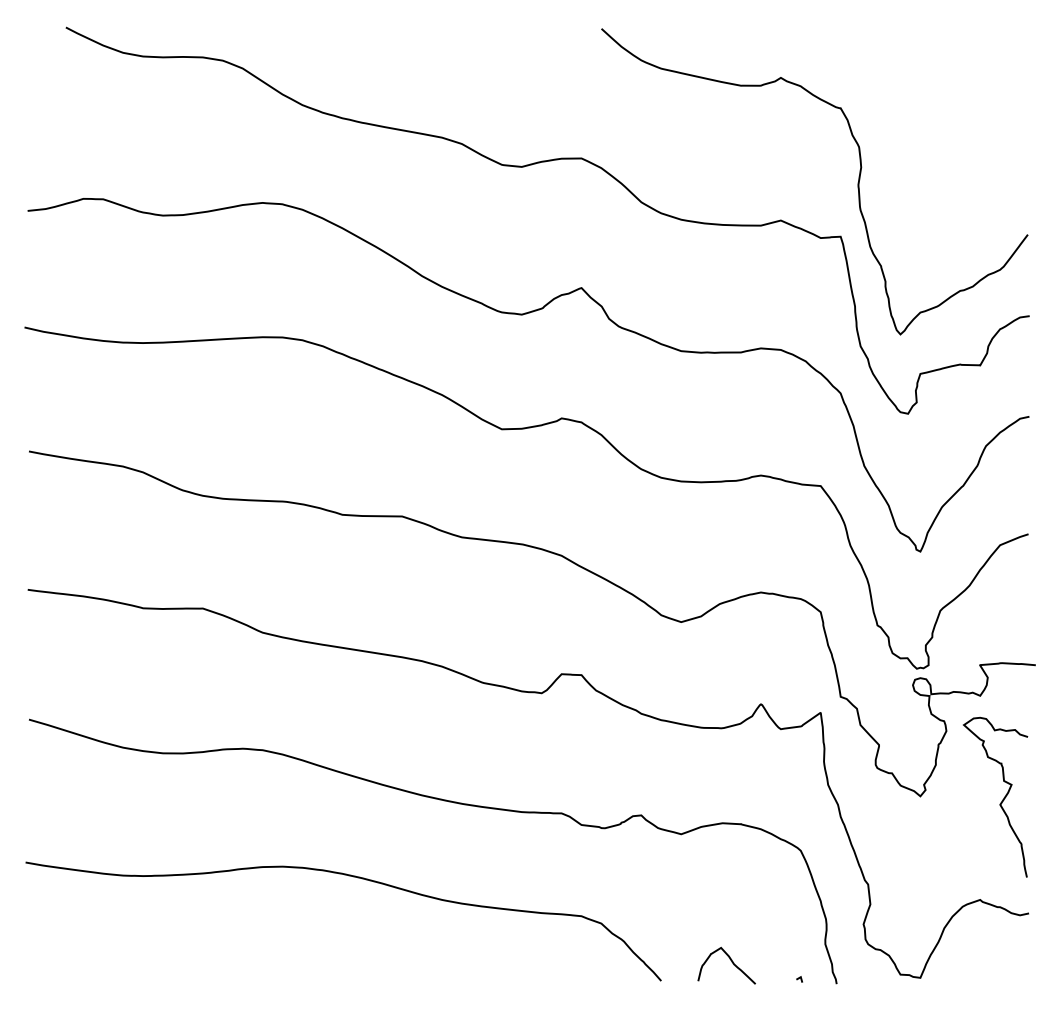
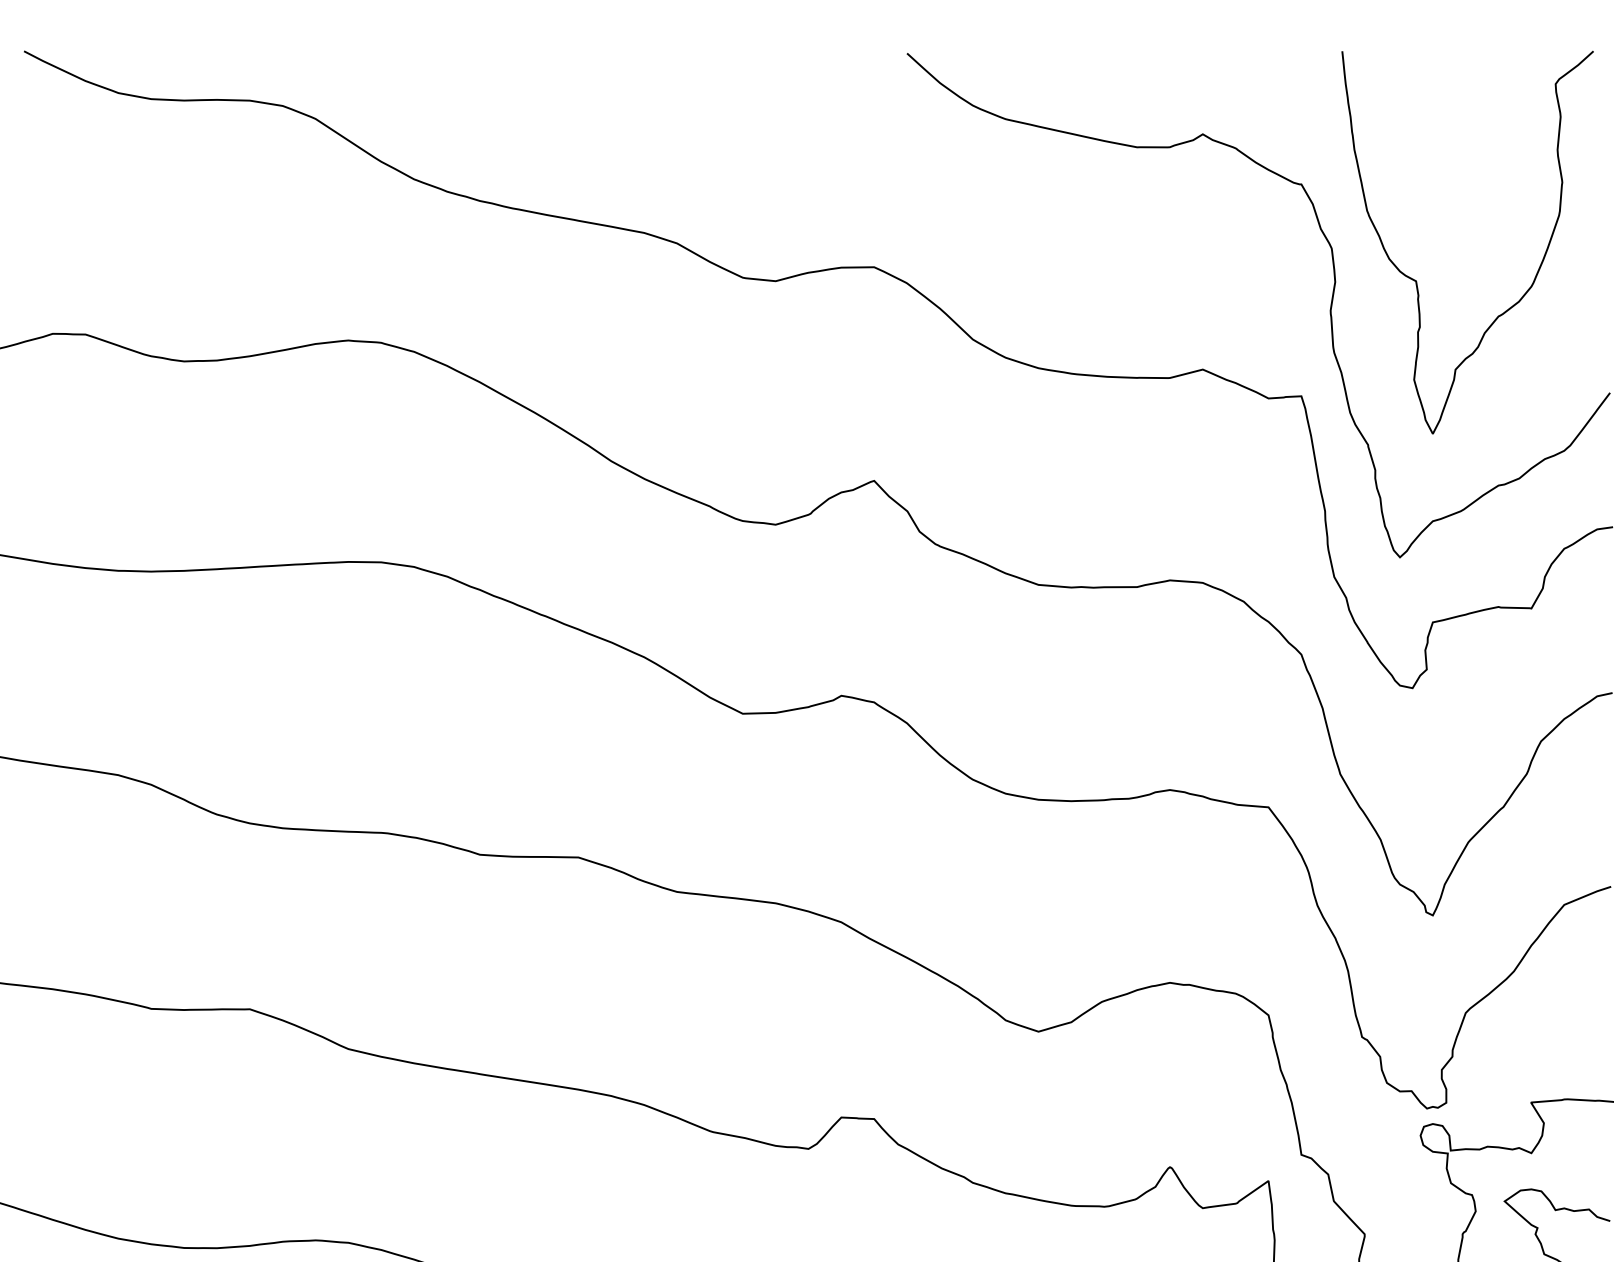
curve: (911, 166) -> (1418, 280), added

